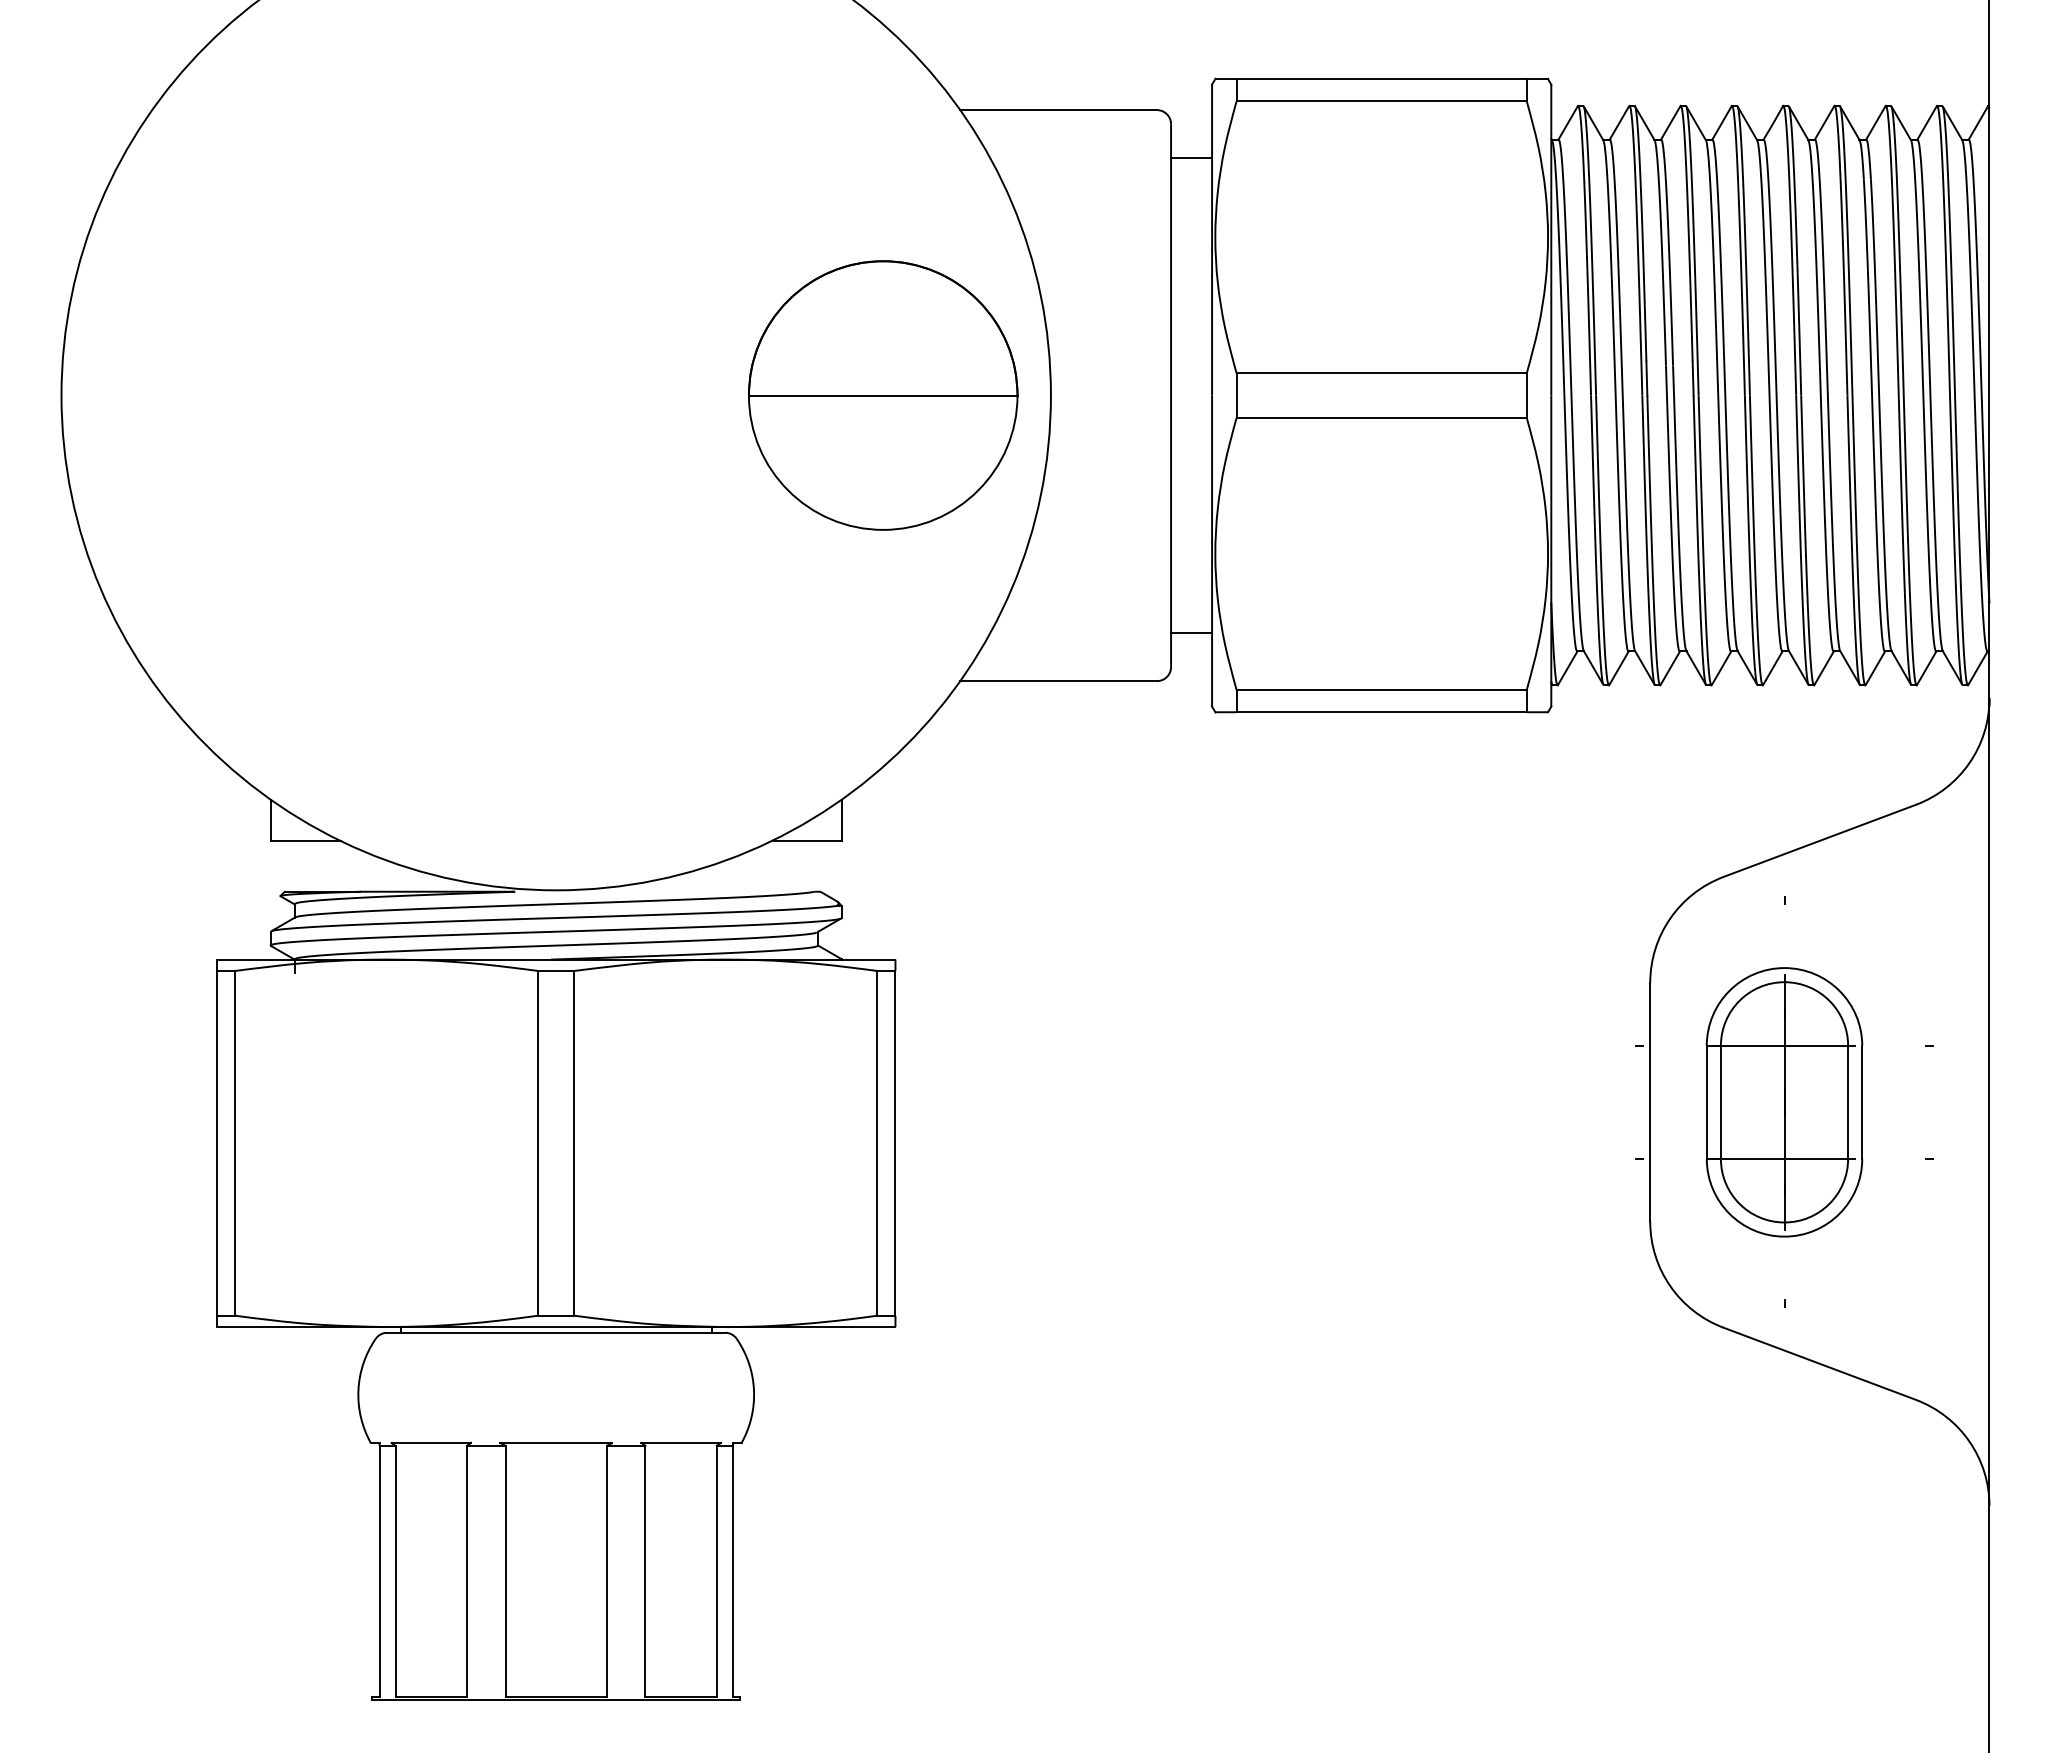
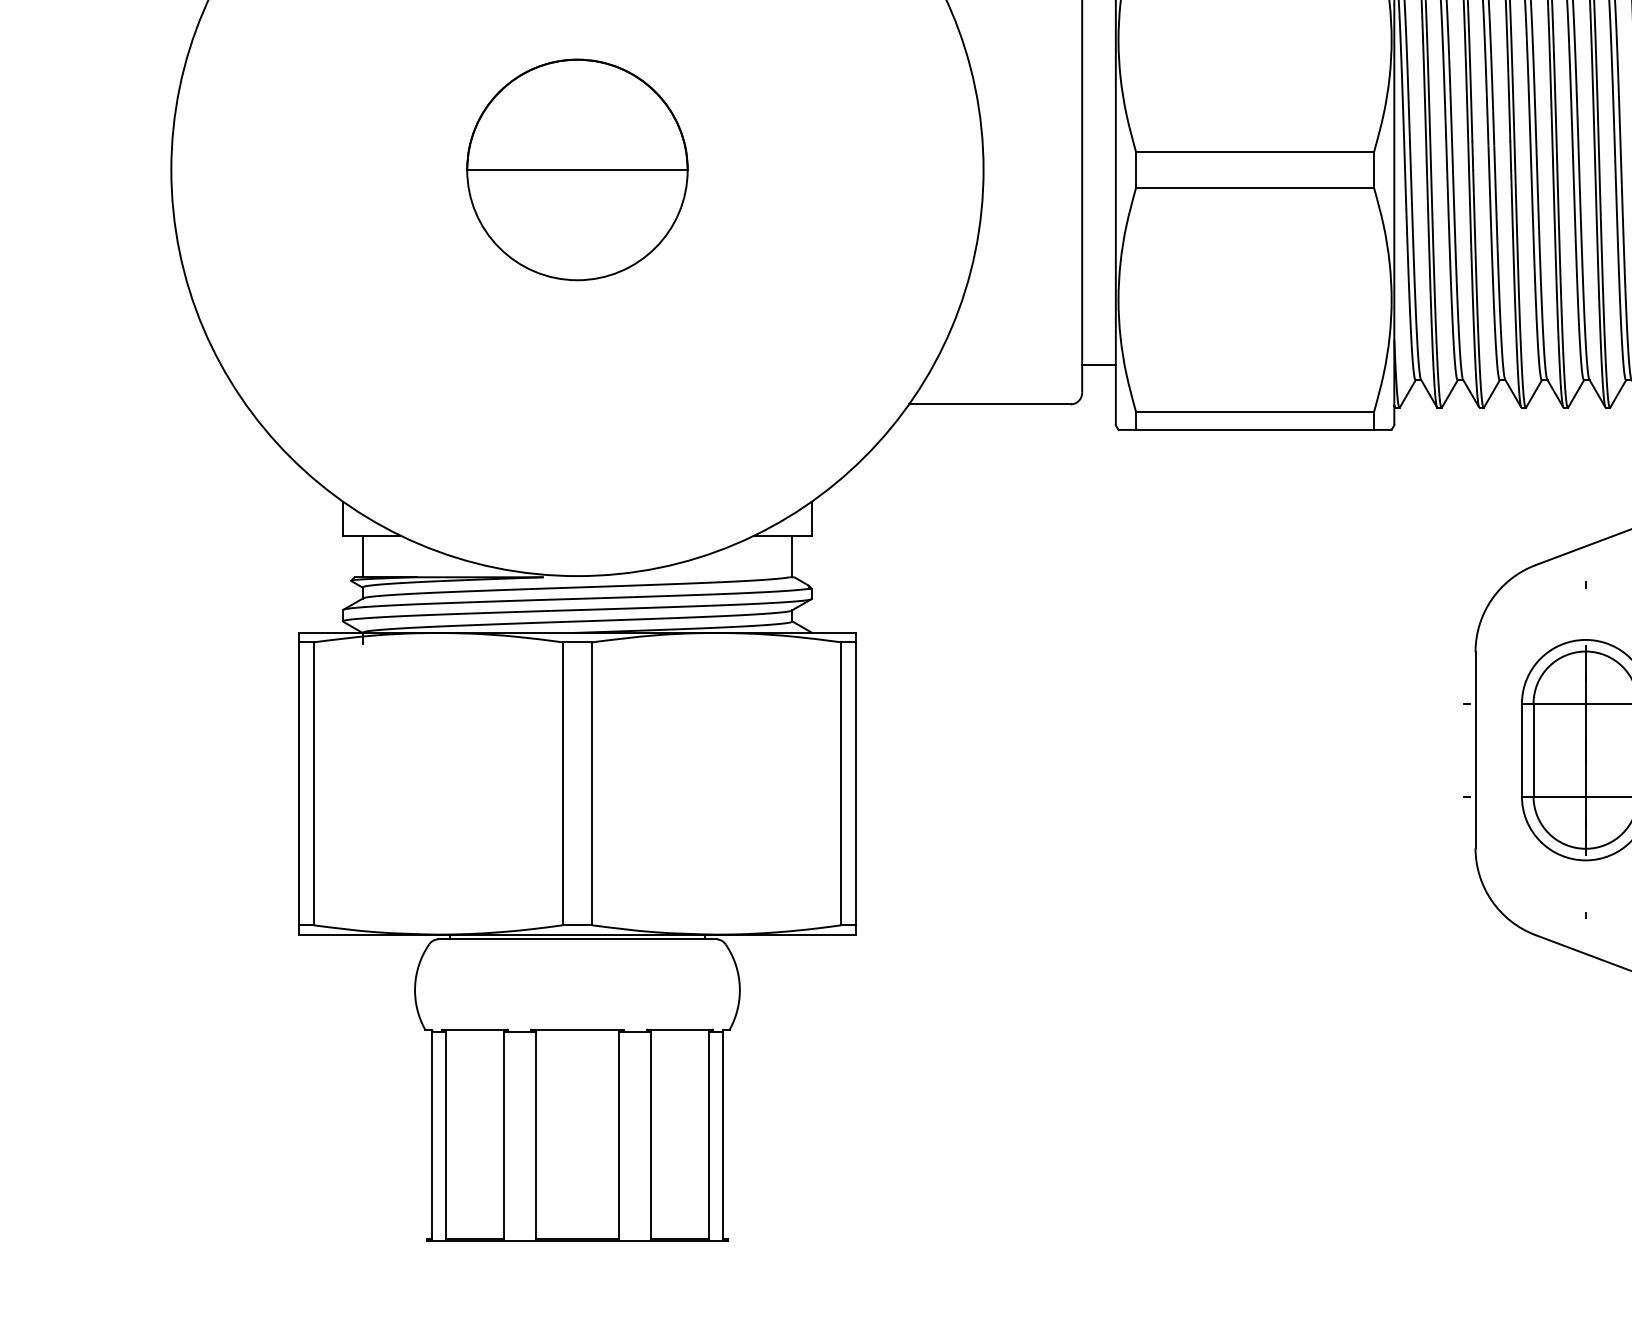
part: (883, 395) -> (577, 169), moved
line: (294, 865) -> (362, 555), added
line: (817, 865) -> (791, 555), added

